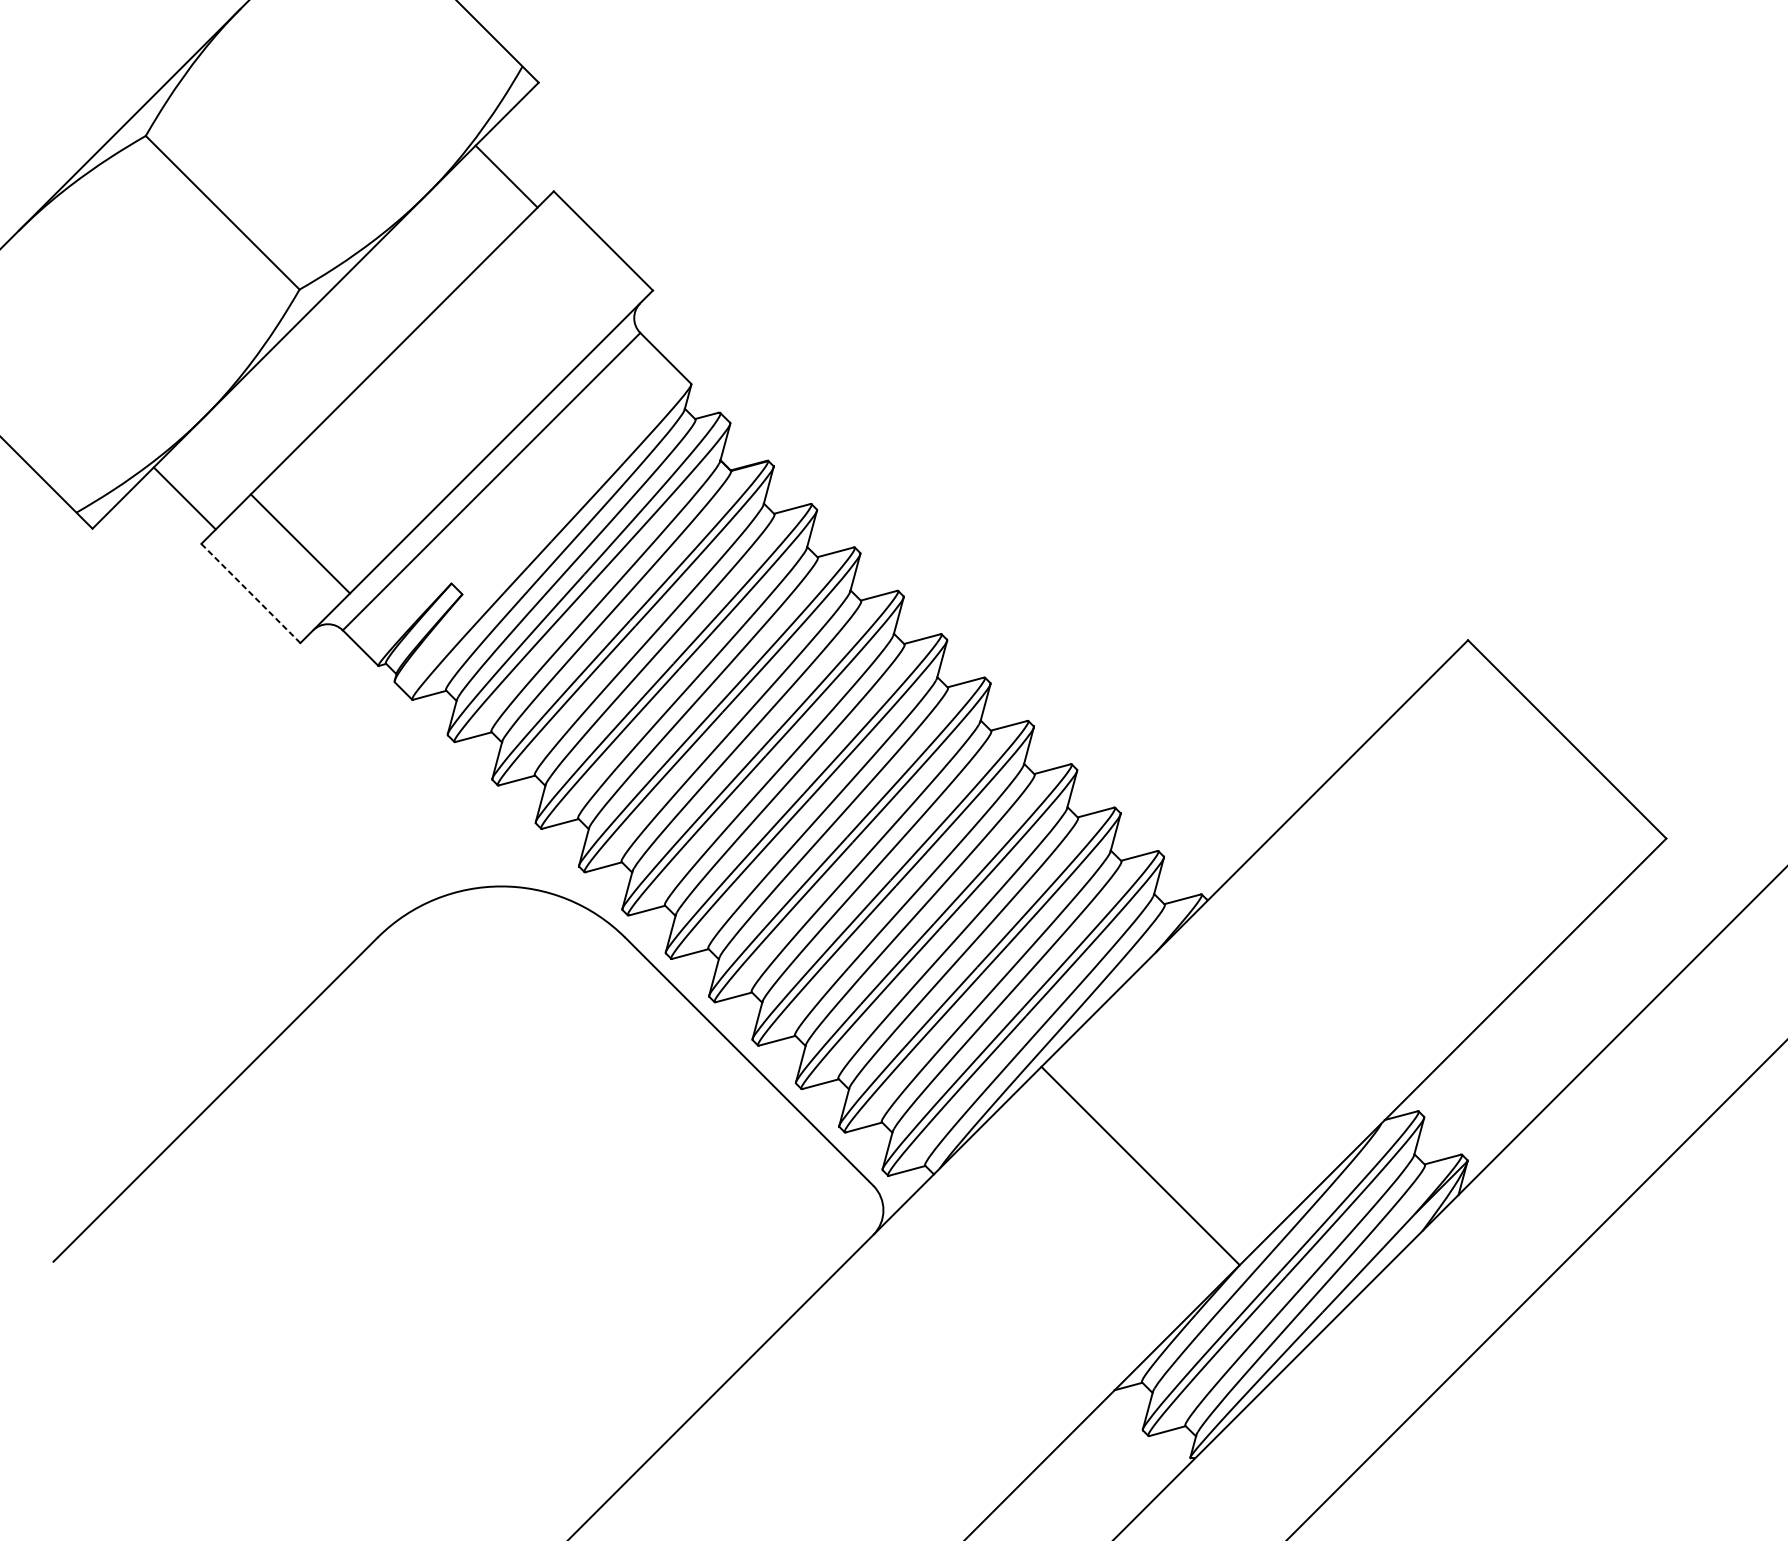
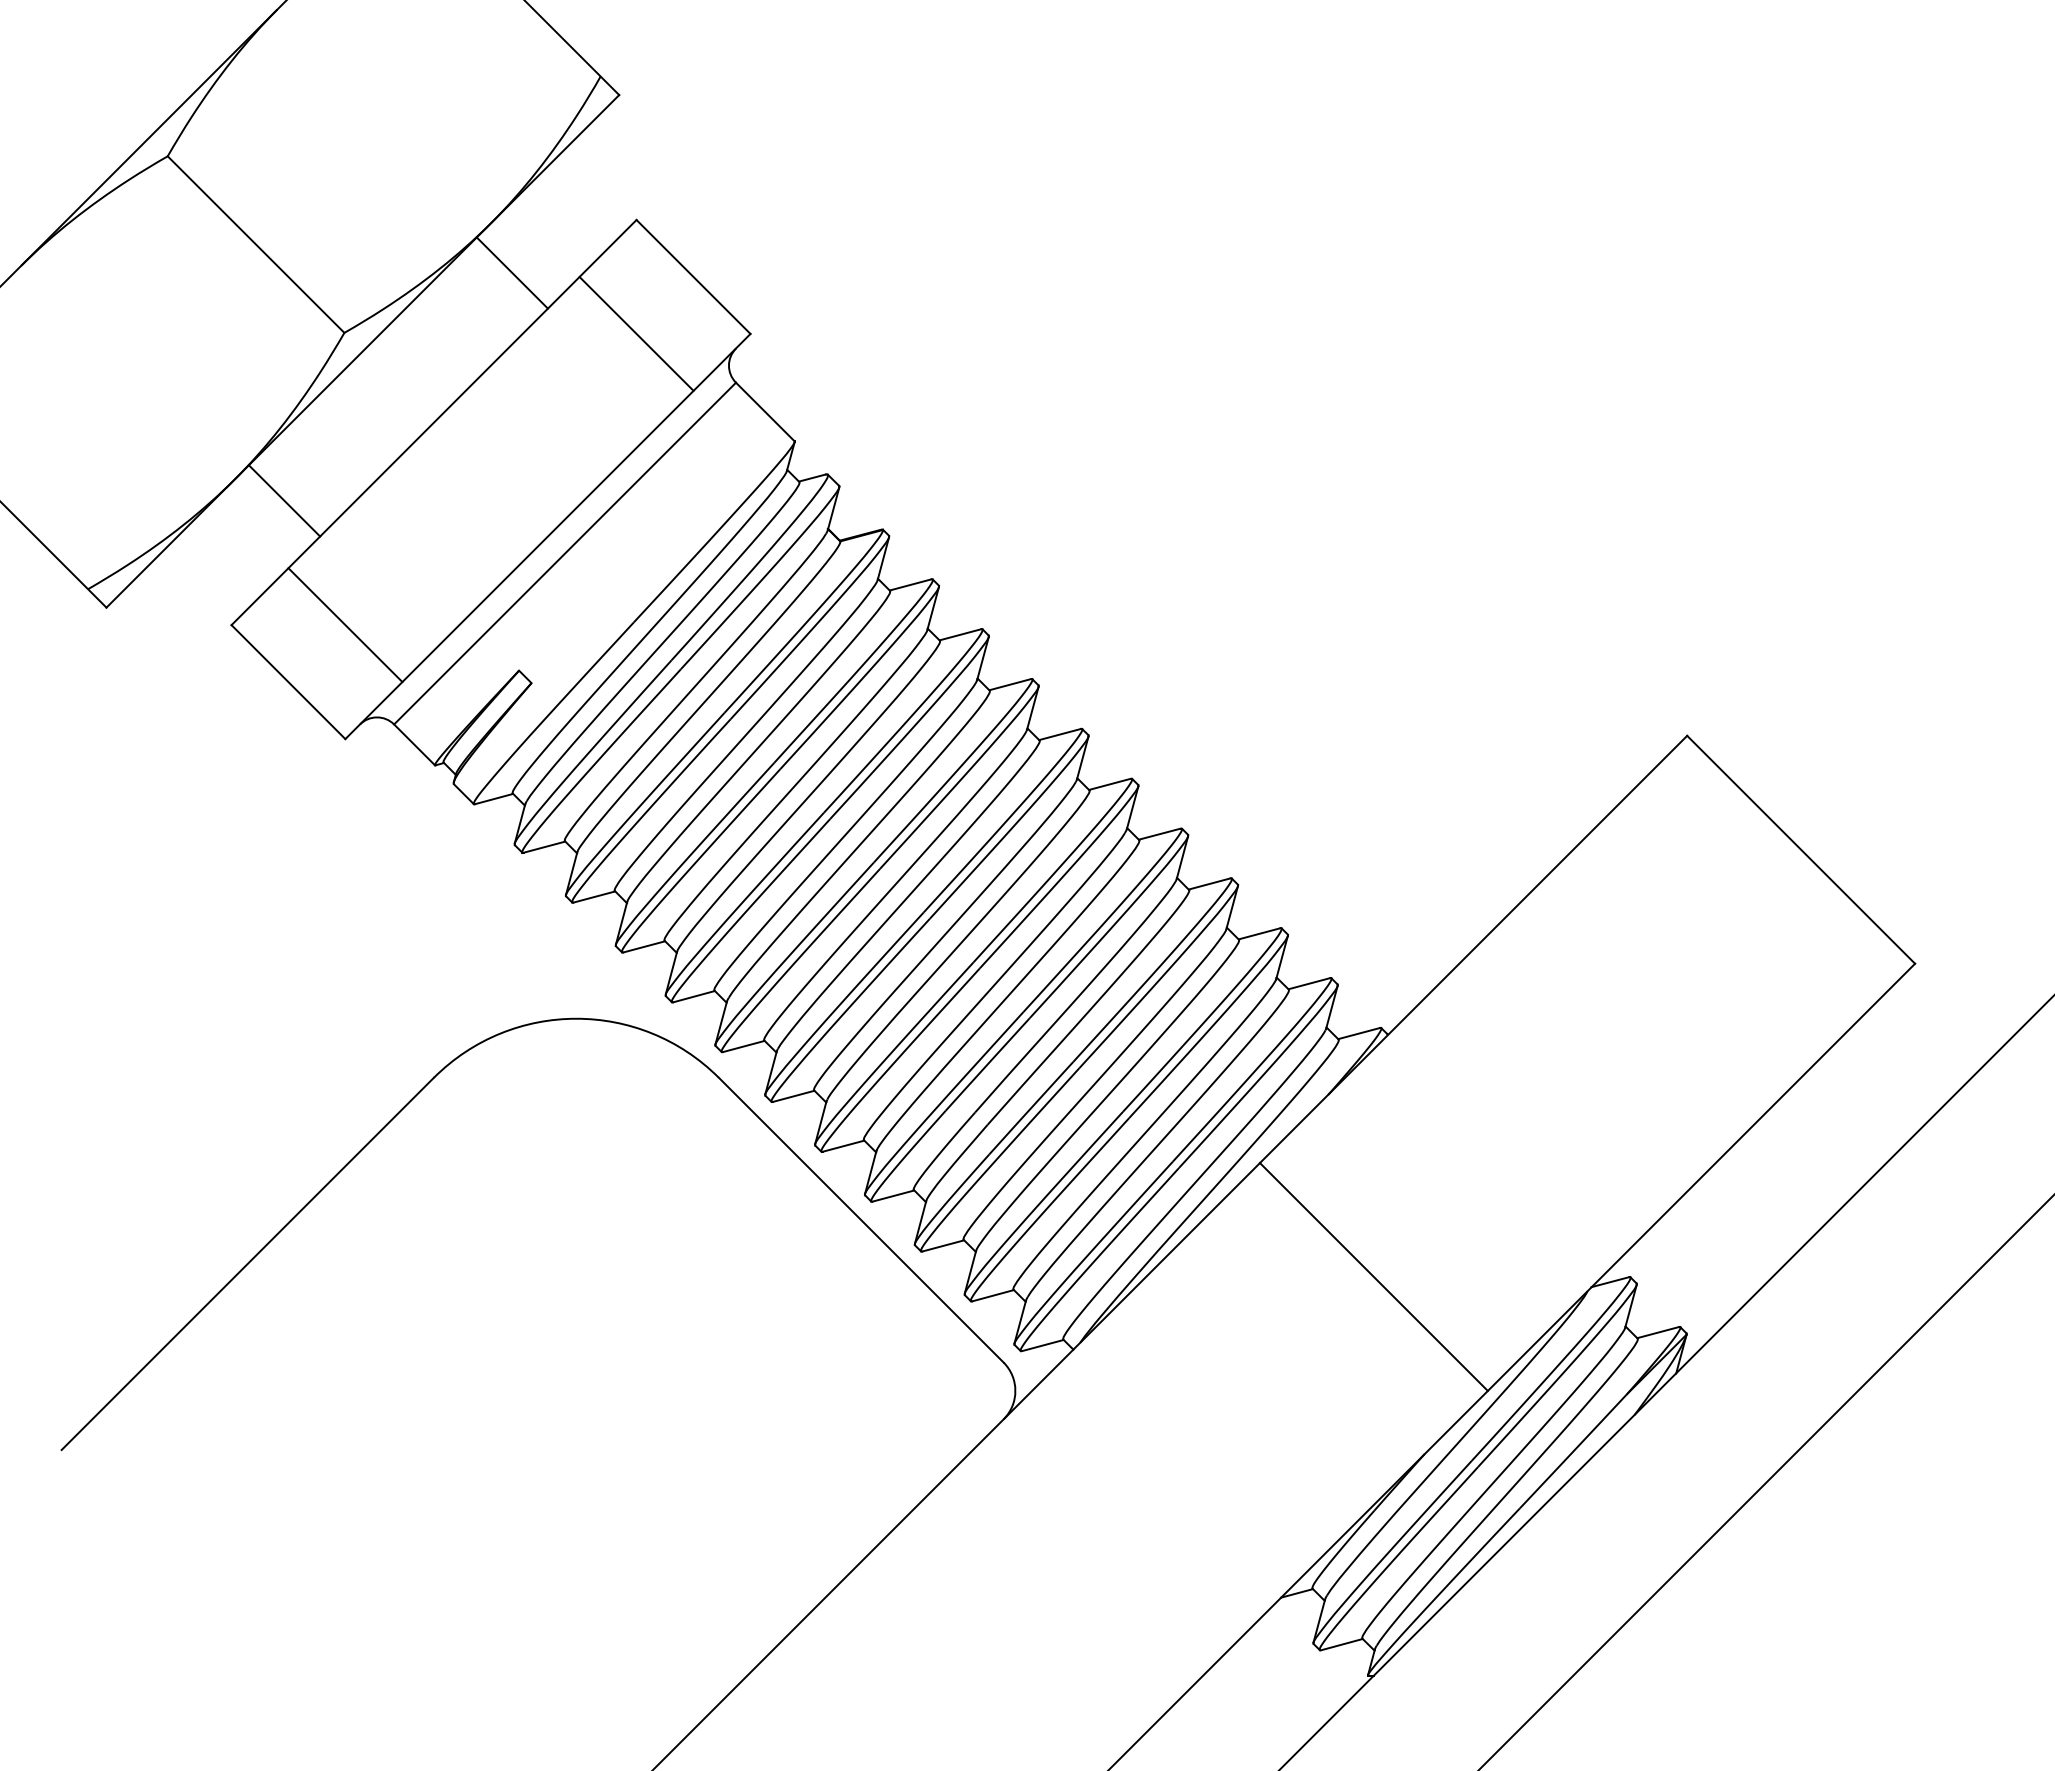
line: (505, 176) -> (511, 272), moved
line: (553, 290) -> (636, 333), added
line: (184, 498) -> (284, 500), moved
line: (250, 593) -> (288, 682), dashed -> solid
line: (1140, 1165) -> (1373, 1276), moved

